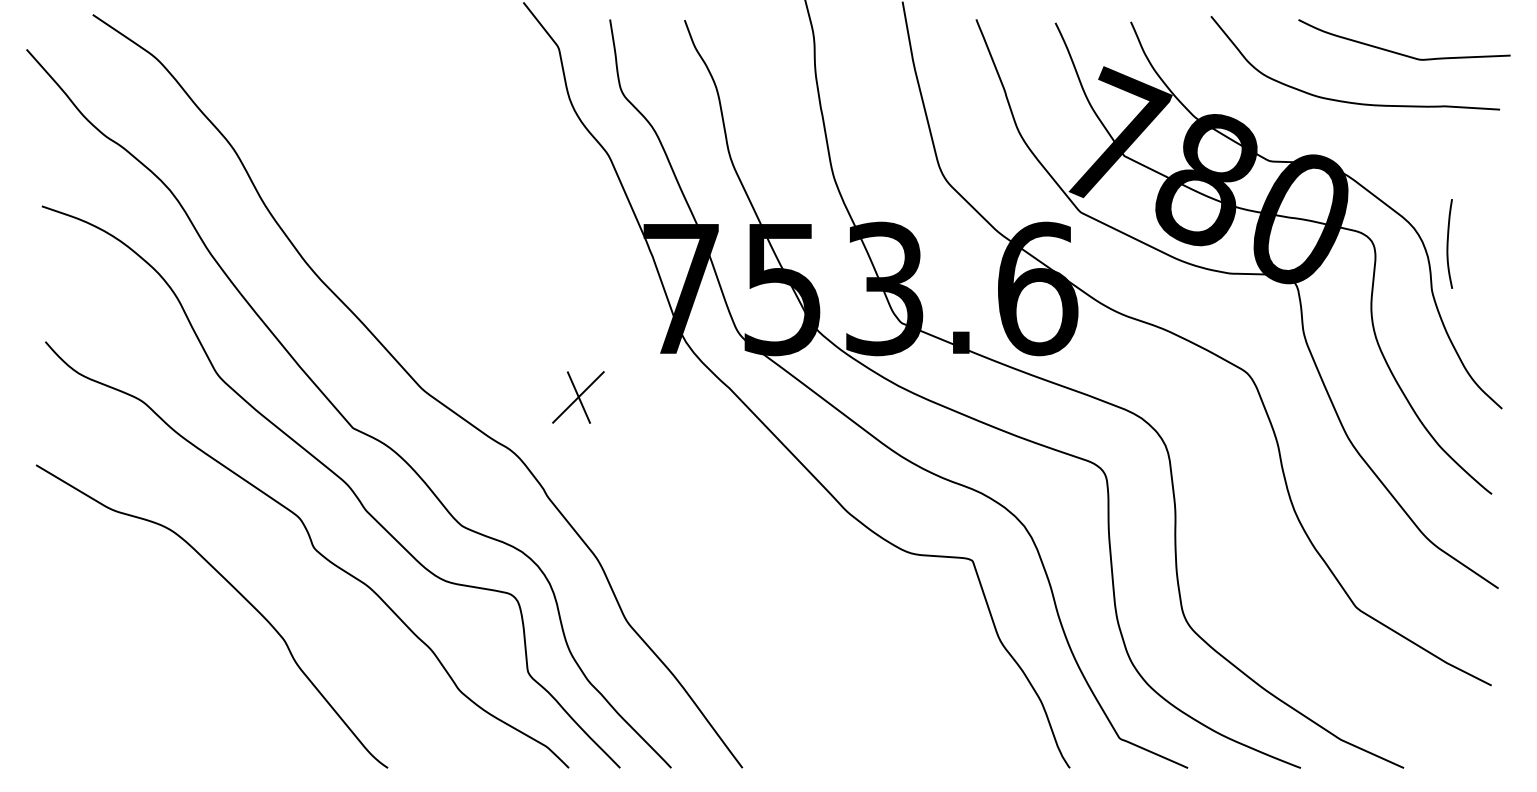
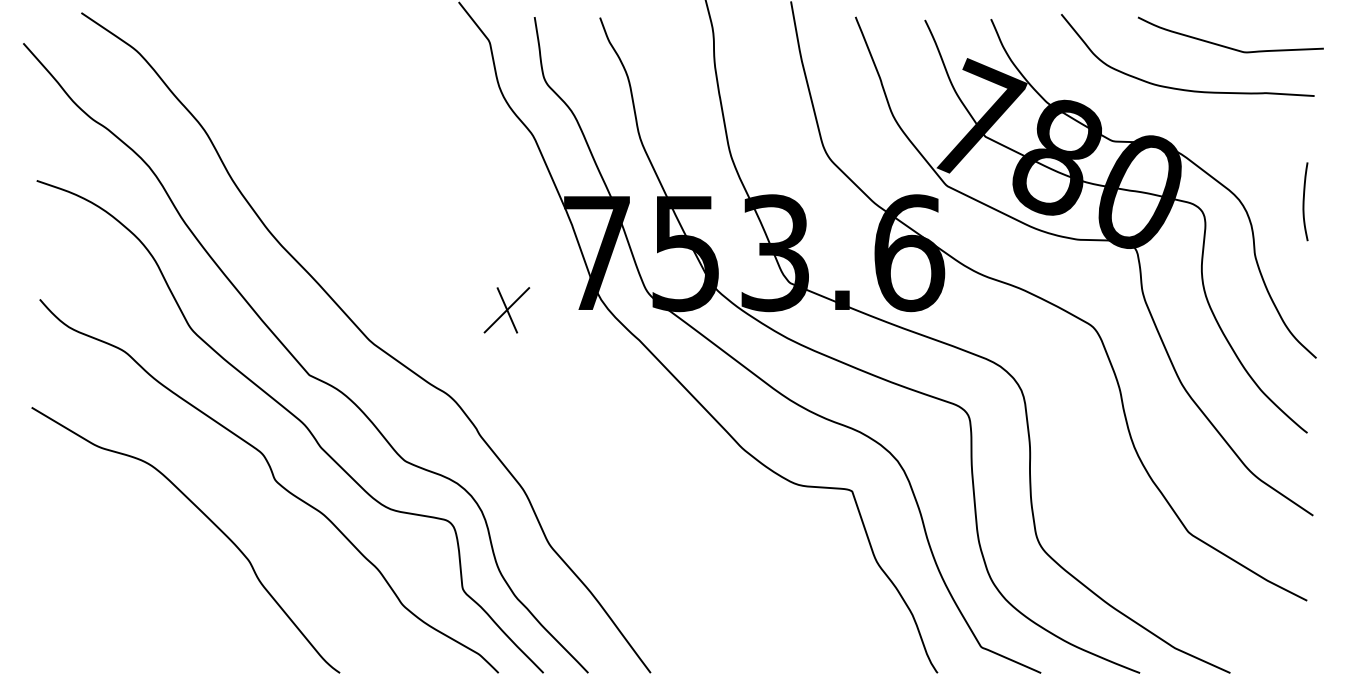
curve: (1448, 243) -> (1304, 201), moved
part: (577, 397) -> (506, 310), moved

